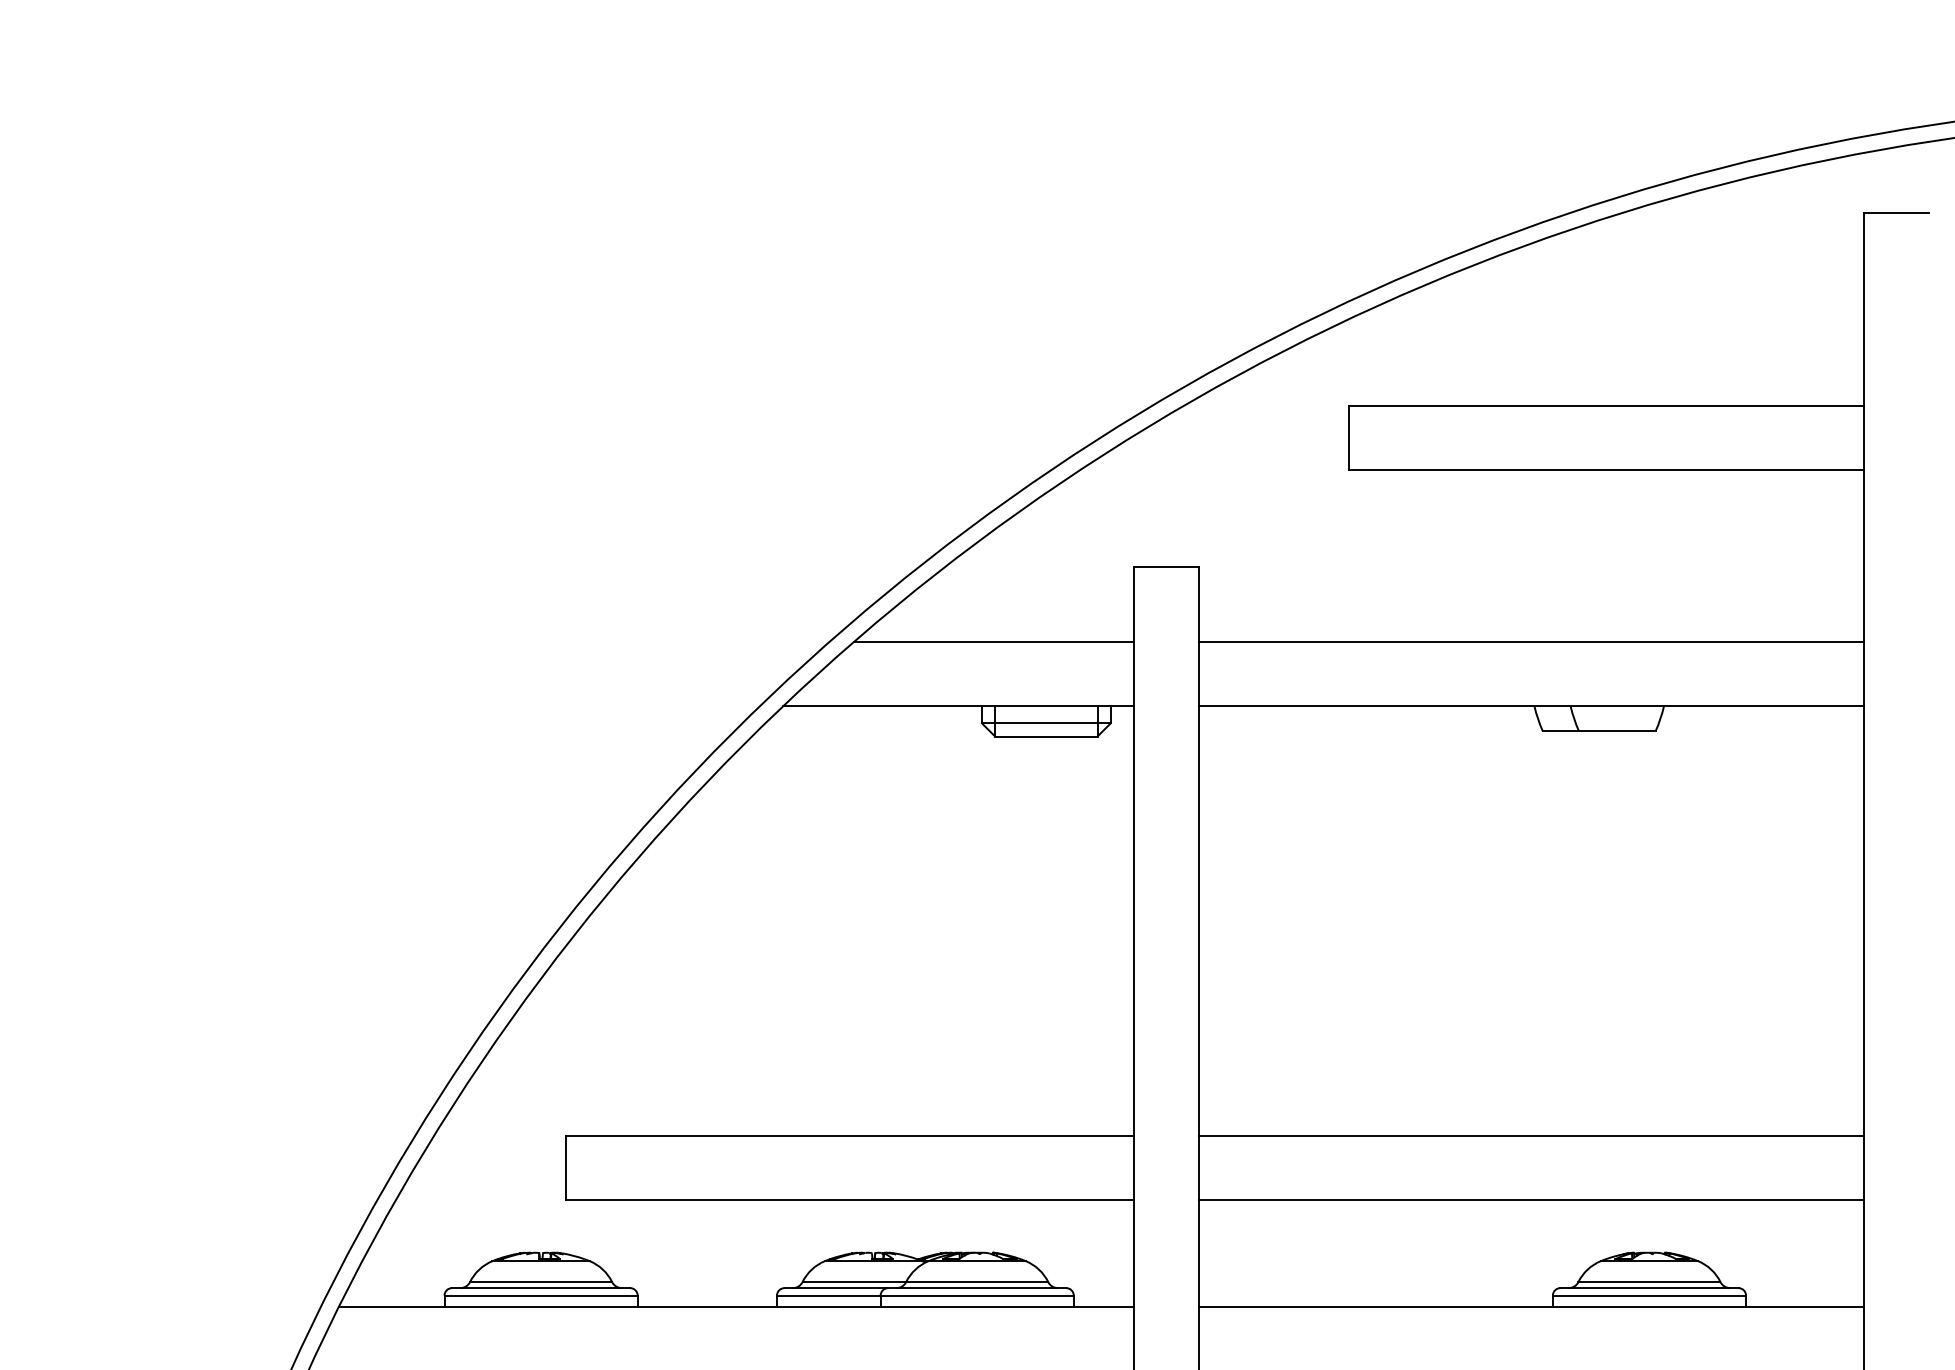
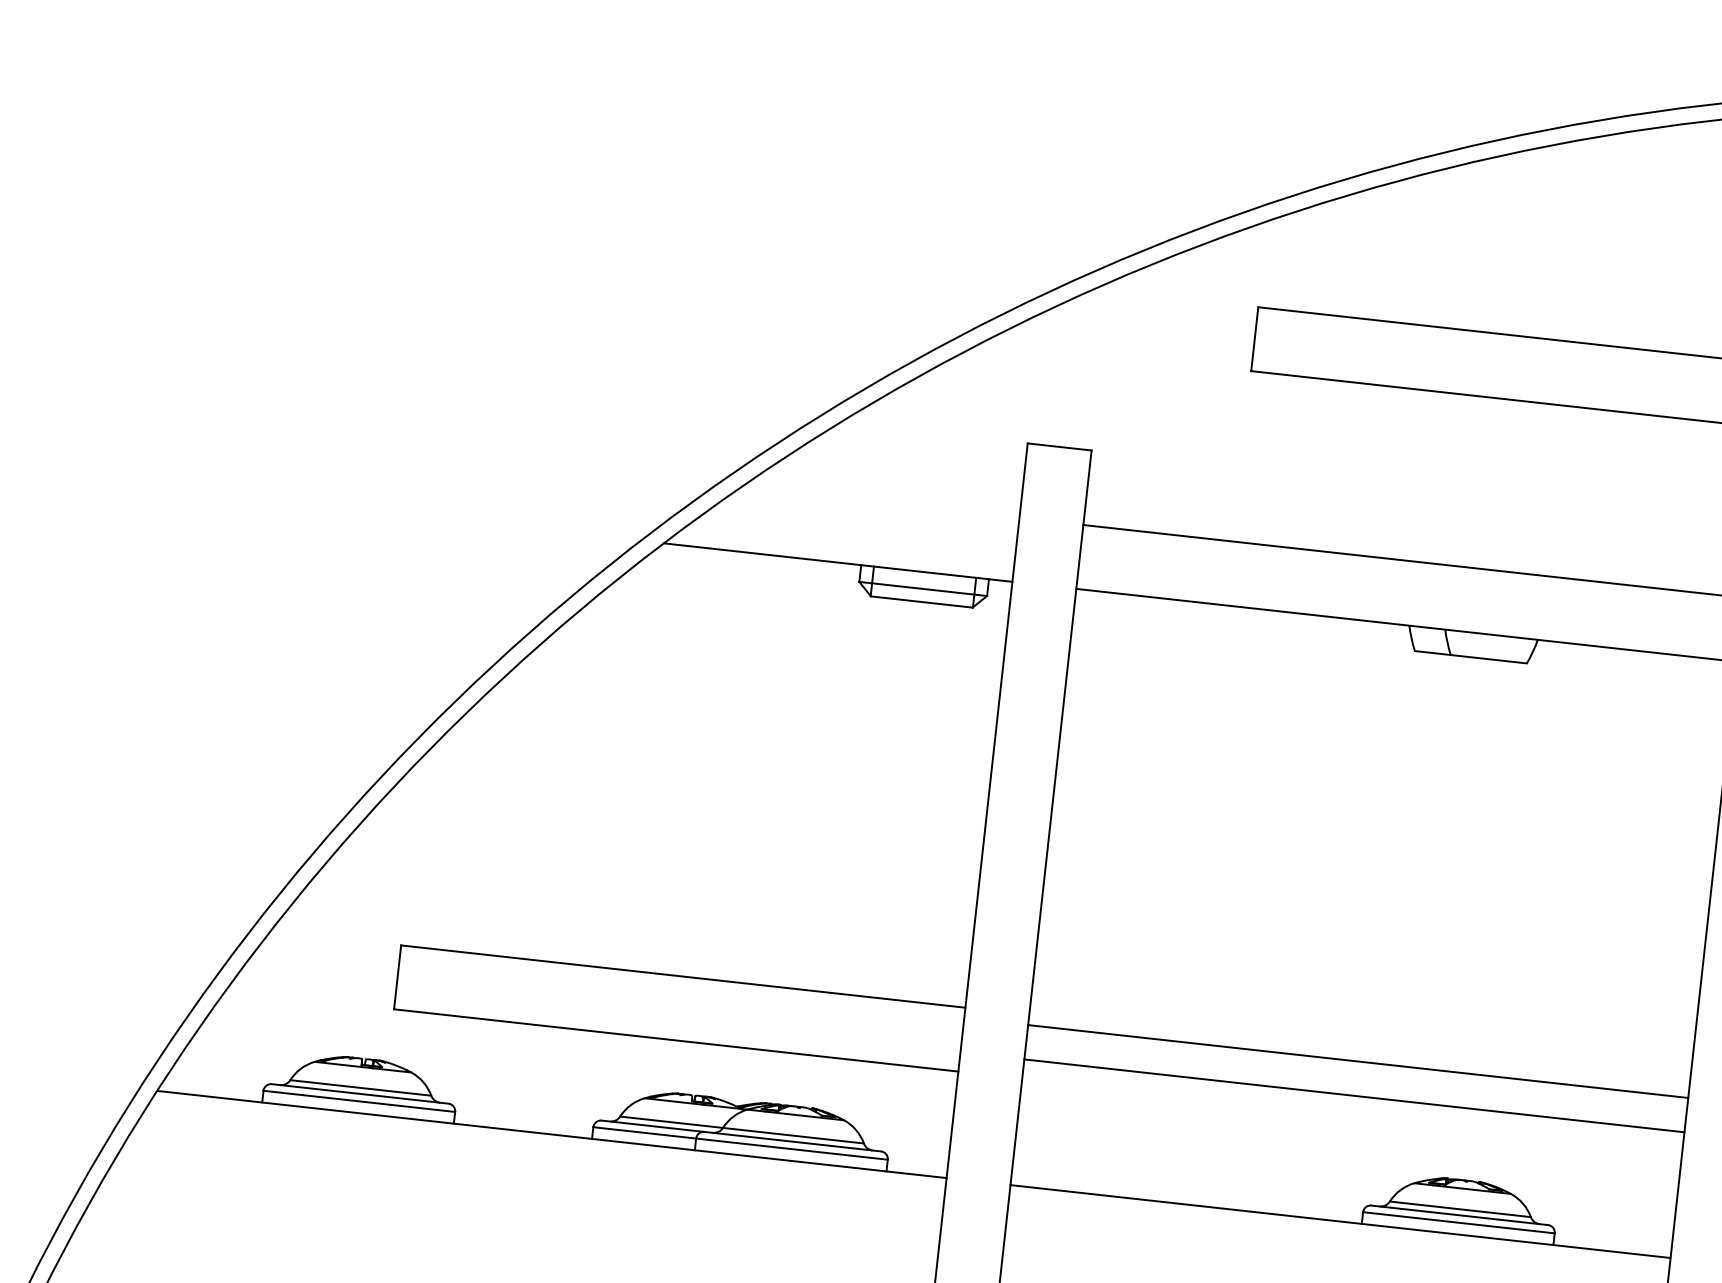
line: (993, 642) -> (879, 502), removed
line: (1531, 1135) -> (1354, 1095), moved
line: (1531, 1200) -> (1358, 1061), moved

